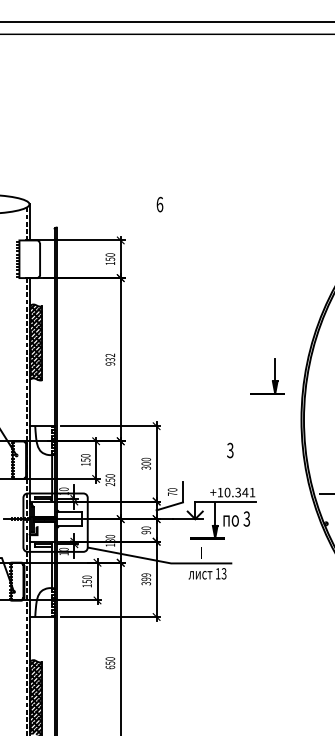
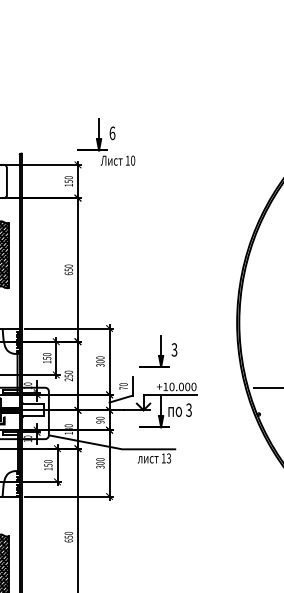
part: (152, 214) -> (105, 142), added
text: (110, 359) -> (68, 269), 932 -> 650
part: (272, 380) -> (158, 355), moved
text: (245, 492) -> (187, 386), +10.341 -> +10.000
text: (146, 577) -> (100, 461), 399 -> 300

